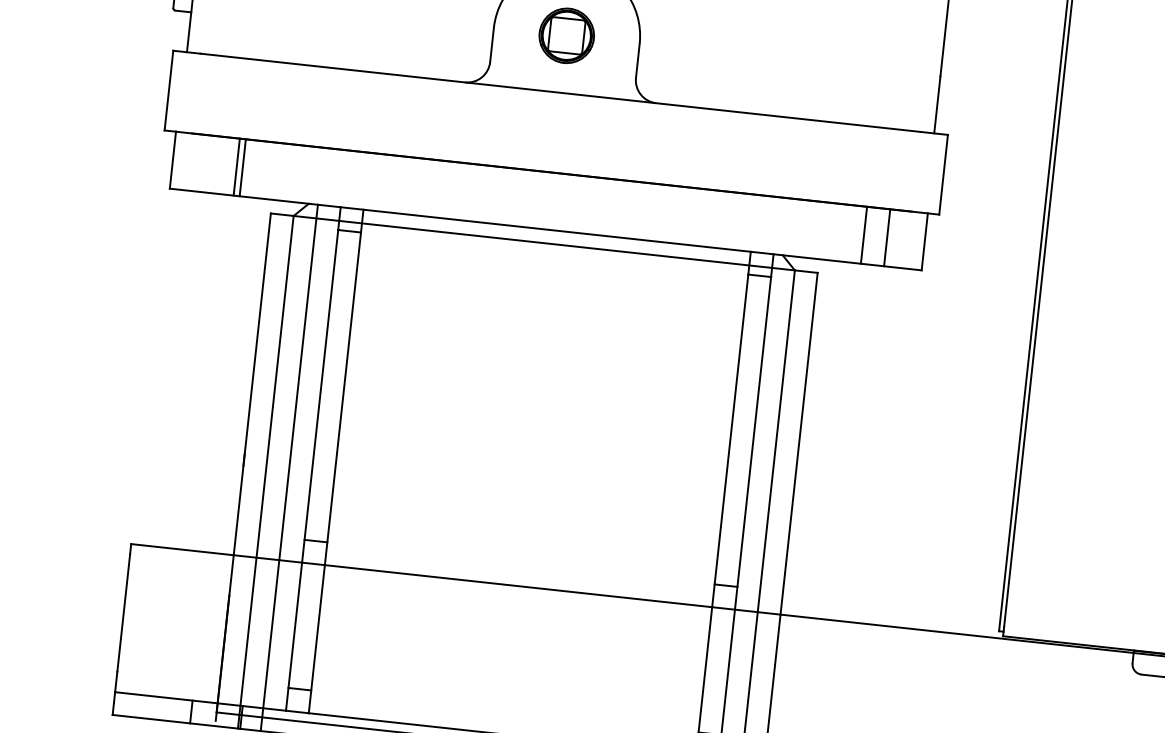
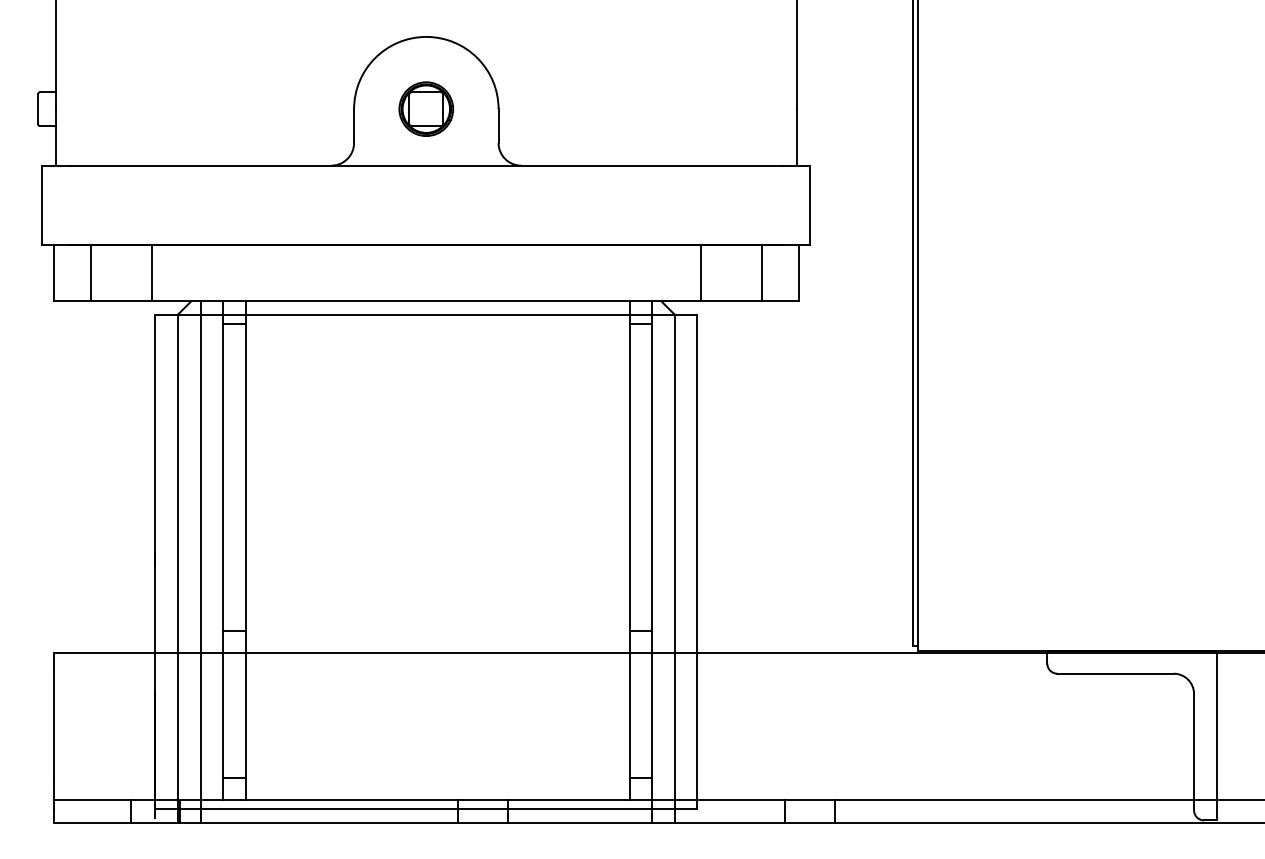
line: (237, 166) -> (91, 272), moved
line: (242, 167) -> (151, 272), moved
line: (863, 234) -> (700, 272), moved

